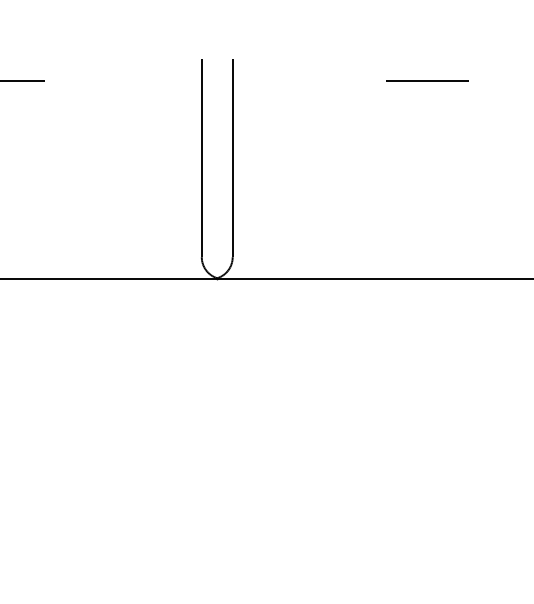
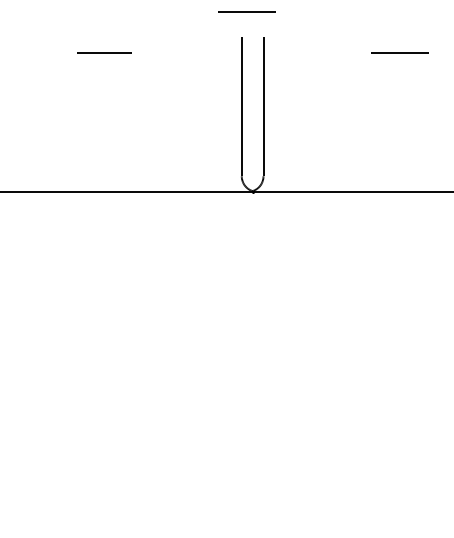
line: (208, 22) -> (246, 11), added

